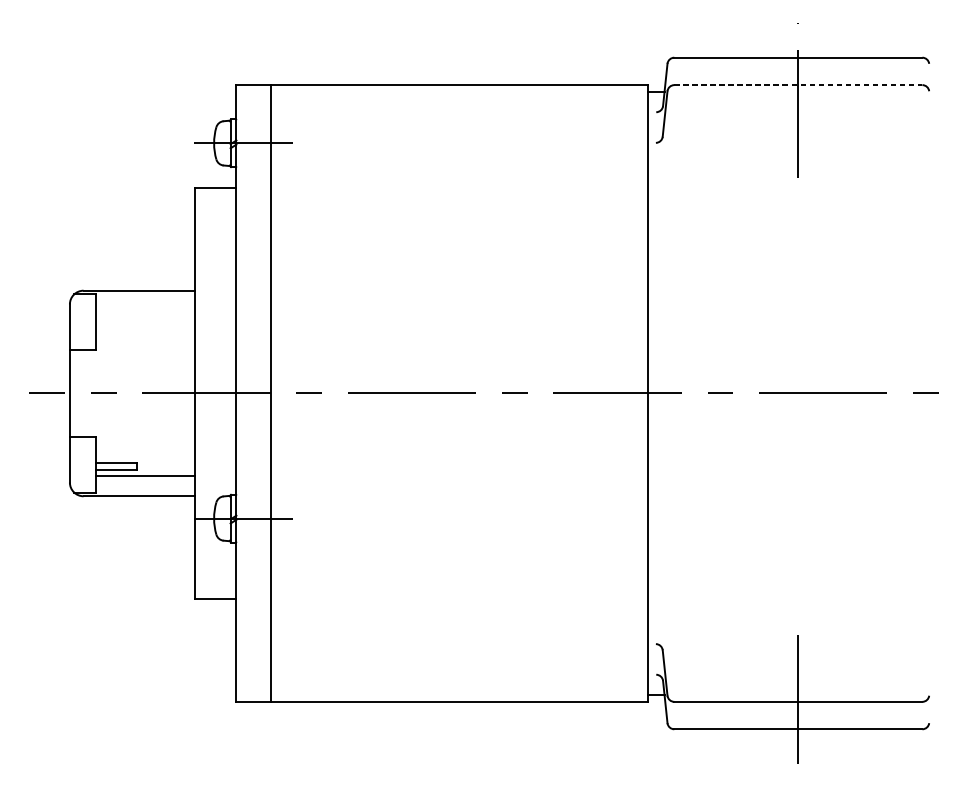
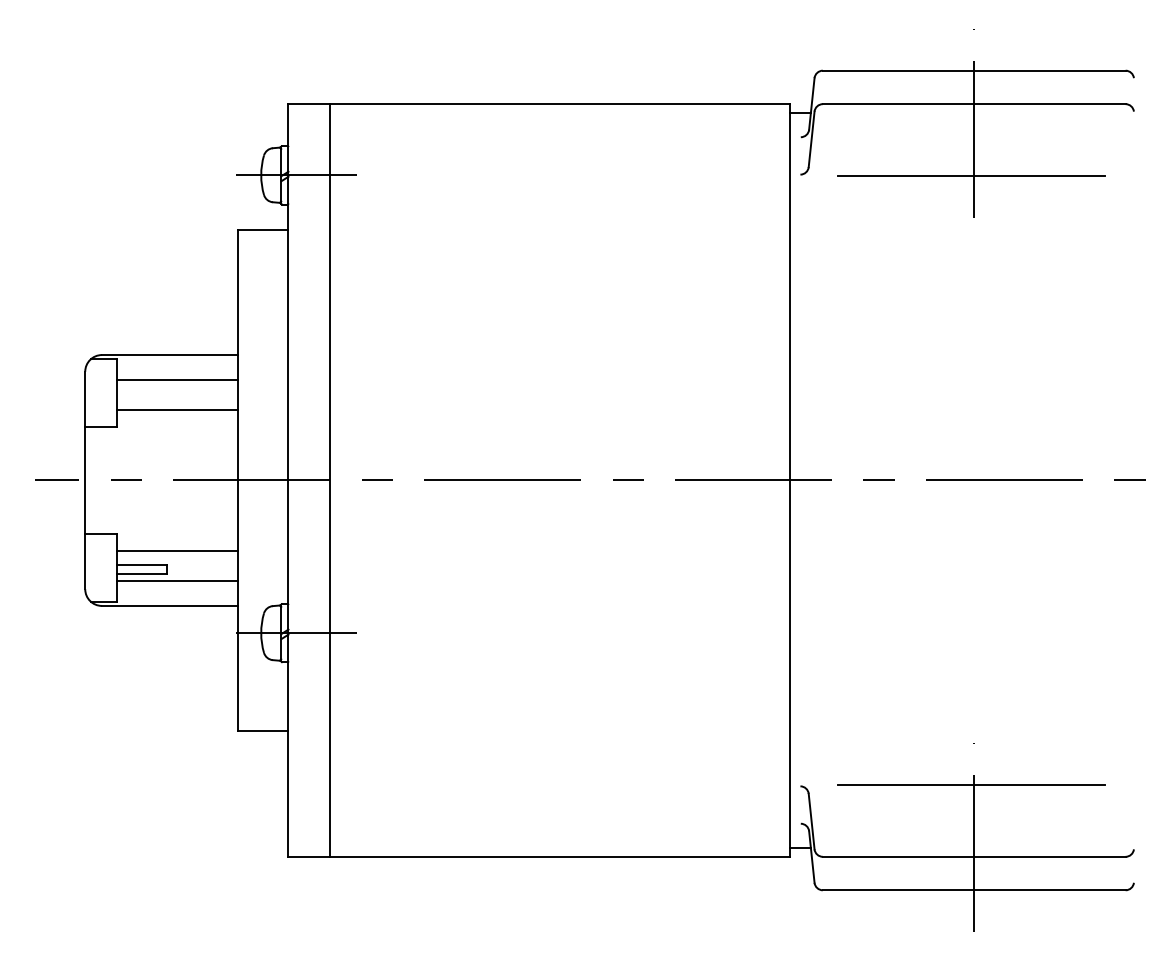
line: (798, 85) -> (974, 104), dashed -> solid
line: (796, 144) -> (971, 176), added
line: (145, 310) -> (177, 379), added
line: (145, 335) -> (177, 409), added
line: (145, 451) -> (177, 551), added
line: (796, 642) -> (971, 784), added

